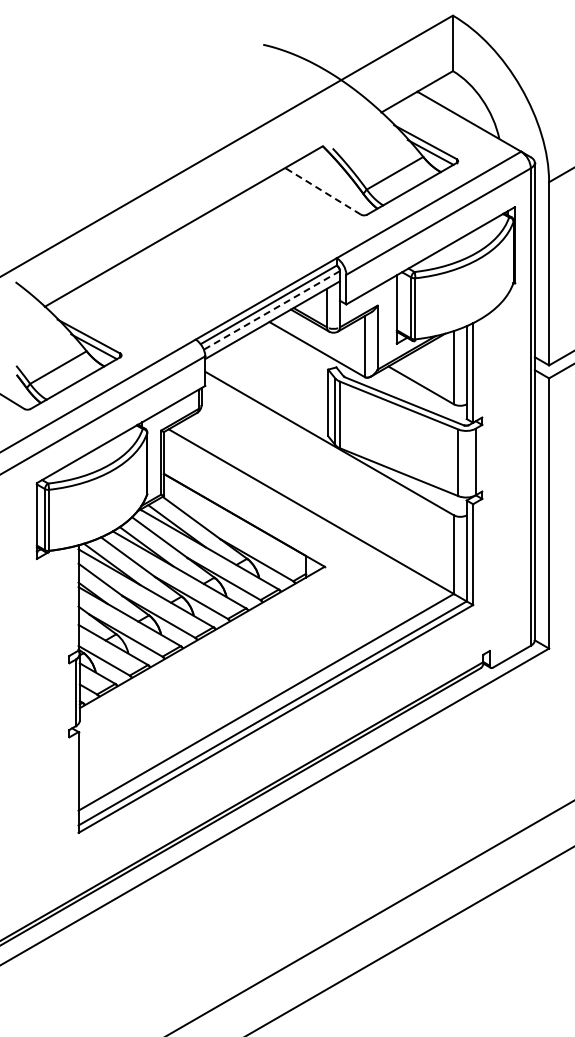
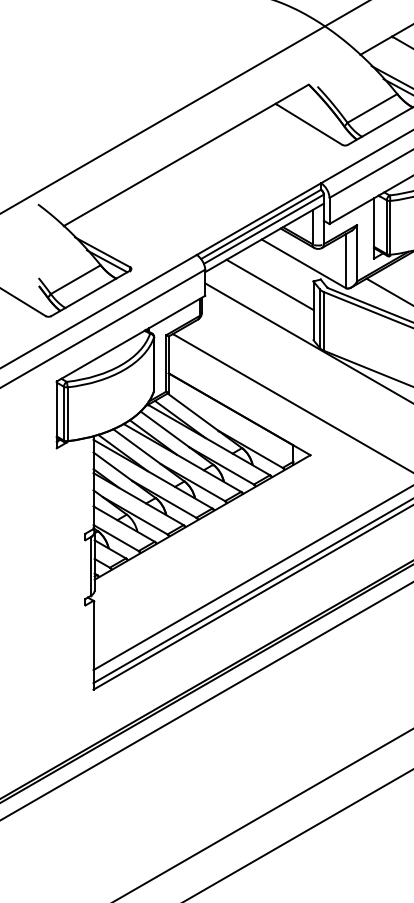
line: (322, 191) -> (308, 124), dashed -> solid
line: (271, 310) -> (263, 229), dashed -> solid
line: (278, 373) -> (269, 284), added

